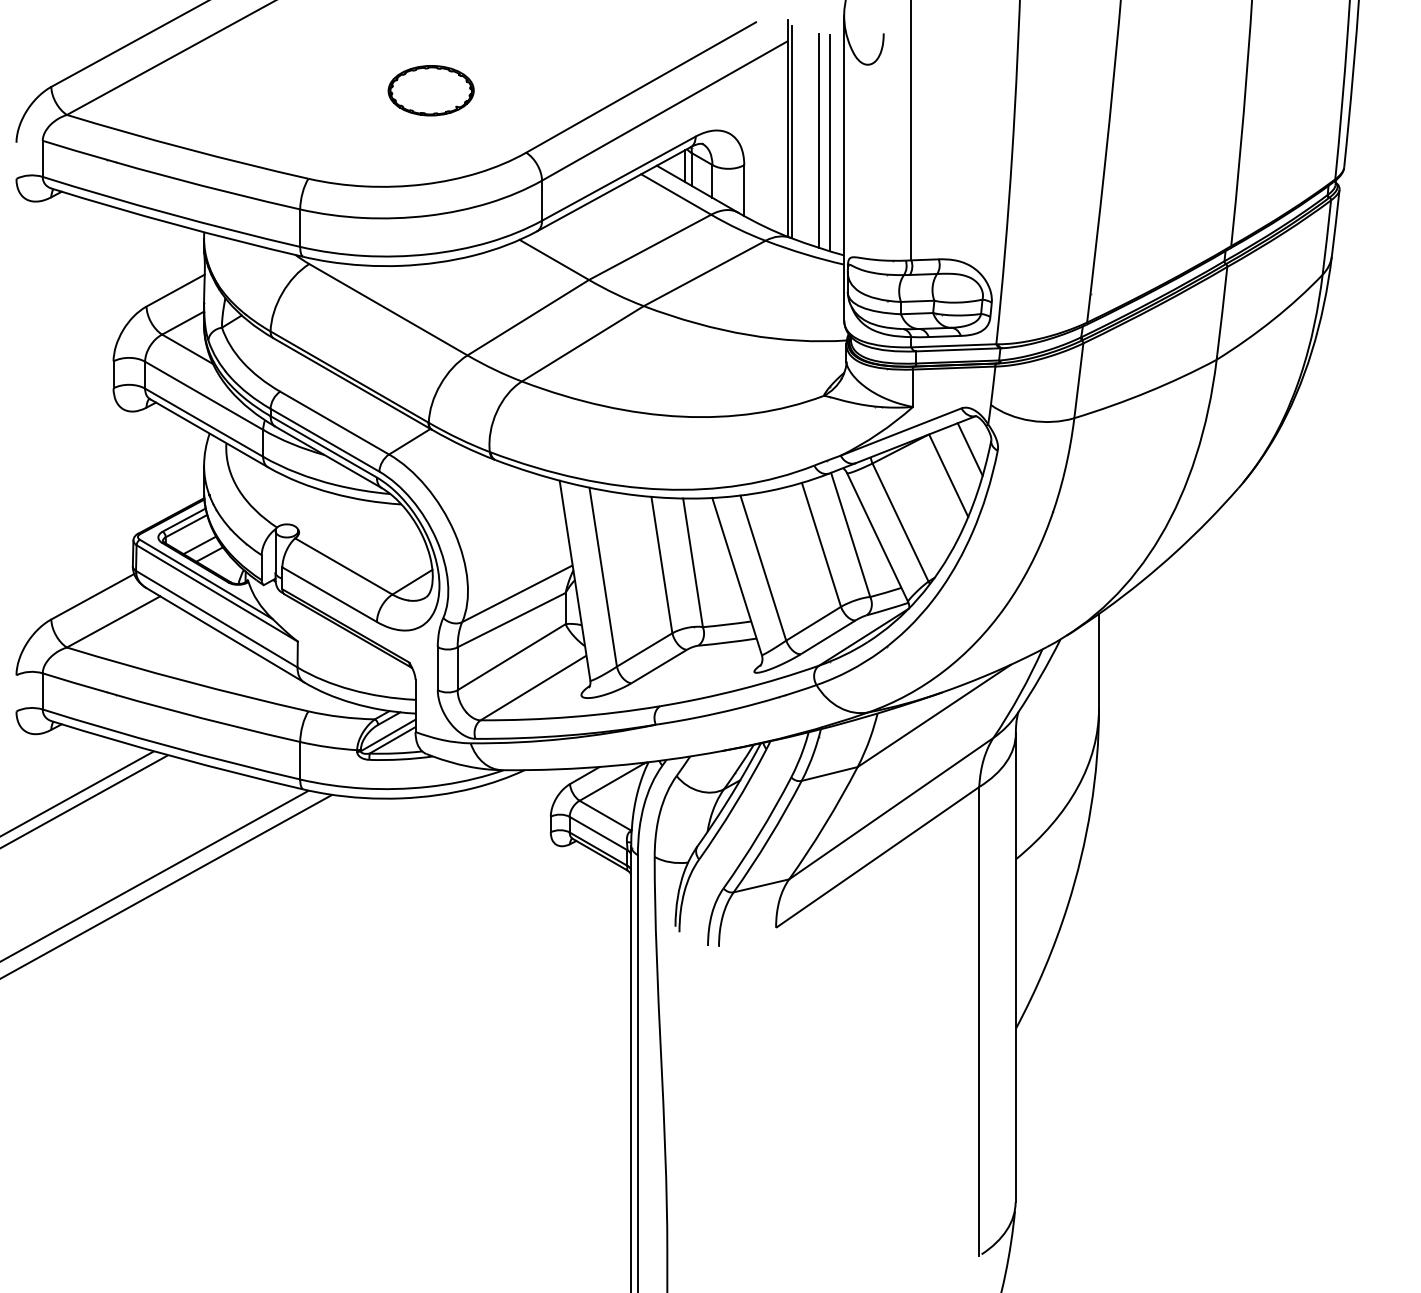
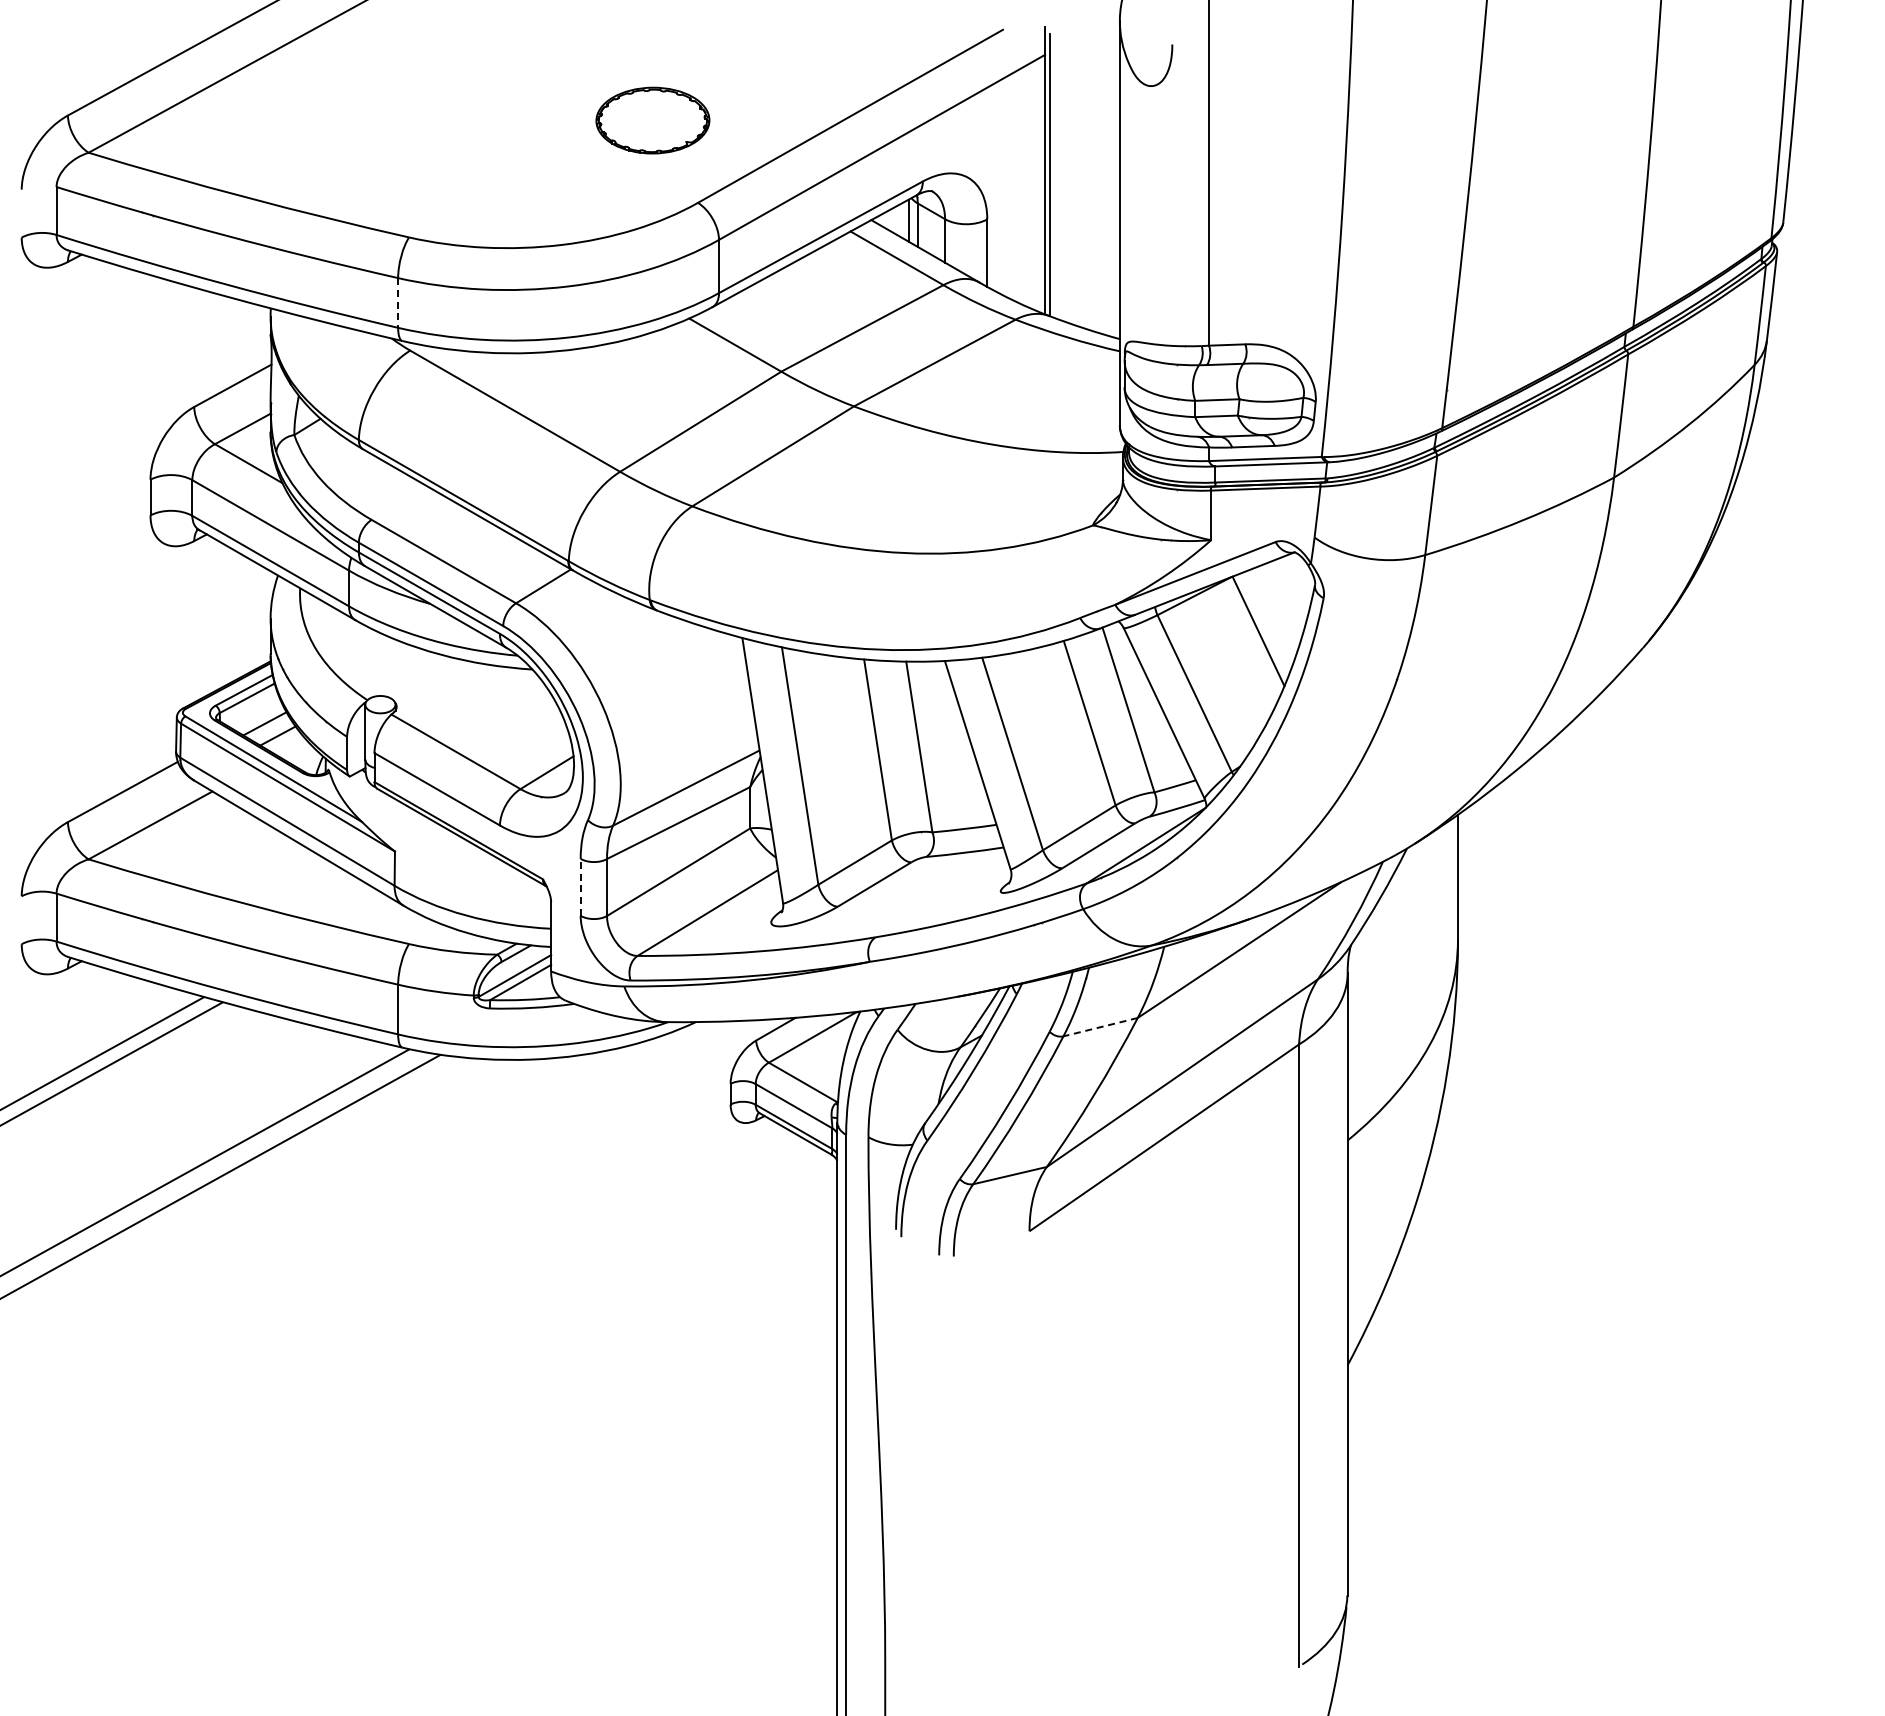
part: (430, 90) -> (652, 120), moved
line: (819, 141) -> (1086, 187), removed
line: (830, 142) -> (1101, 189), removed
line: (300, 227) -> (398, 302), solid -> dashed
line: (969, 449) -> (1286, 596), removed
line: (437, 667) -> (580, 886), solid -> dashed
line: (829, 774) -> (1100, 1027), solid -> dashed

